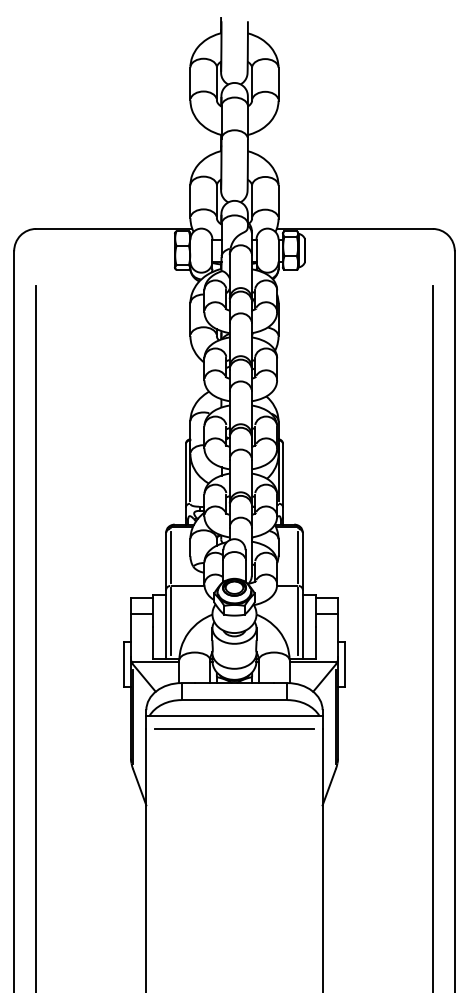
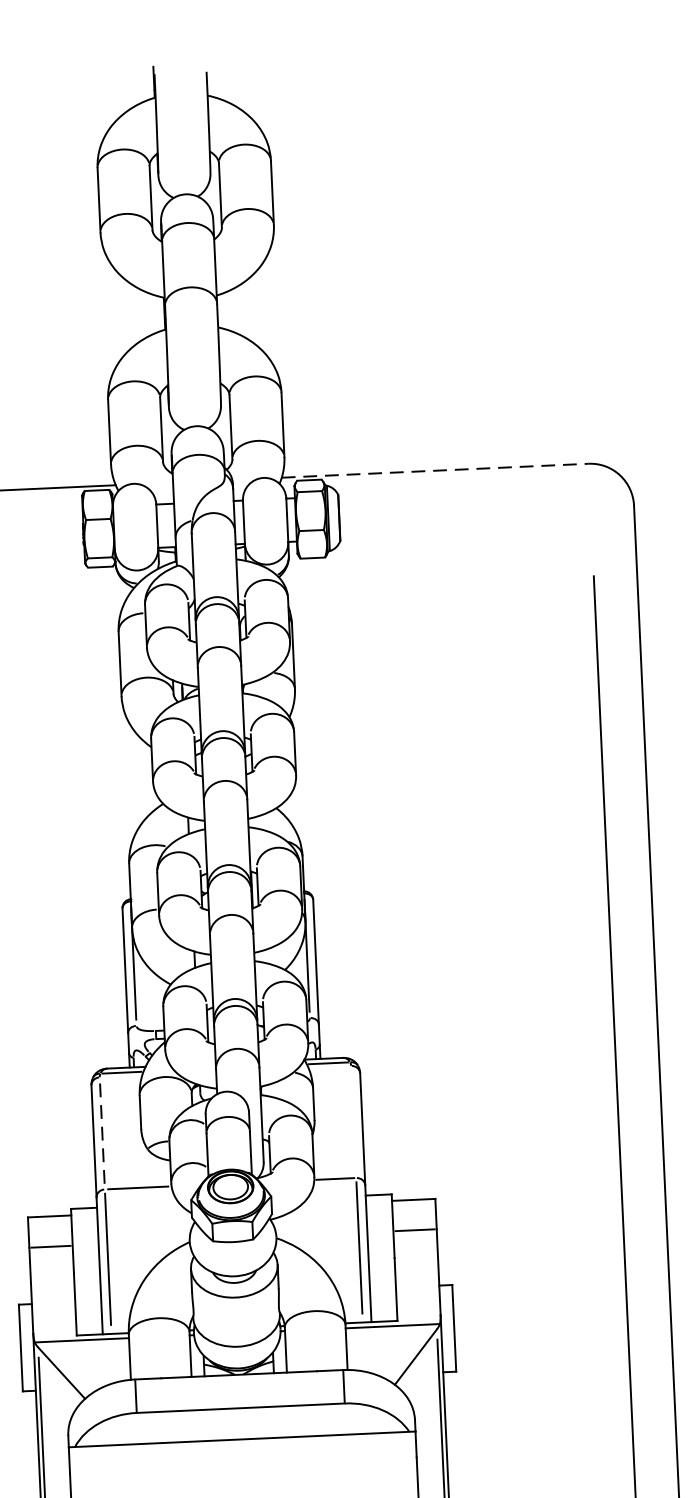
line: (355, 228) -> (436, 469), solid -> dashed
line: (170, 557) -> (102, 1133), solid -> dashed
line: (298, 557) -> (353, 1122), removed
line: (234, 729) -> (243, 1466), removed

